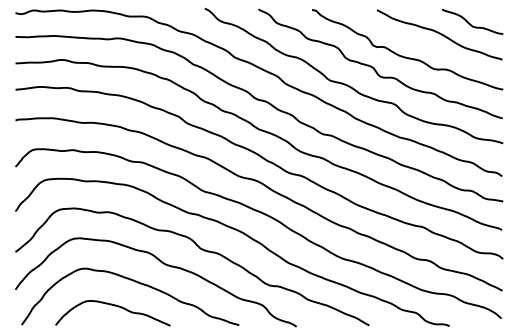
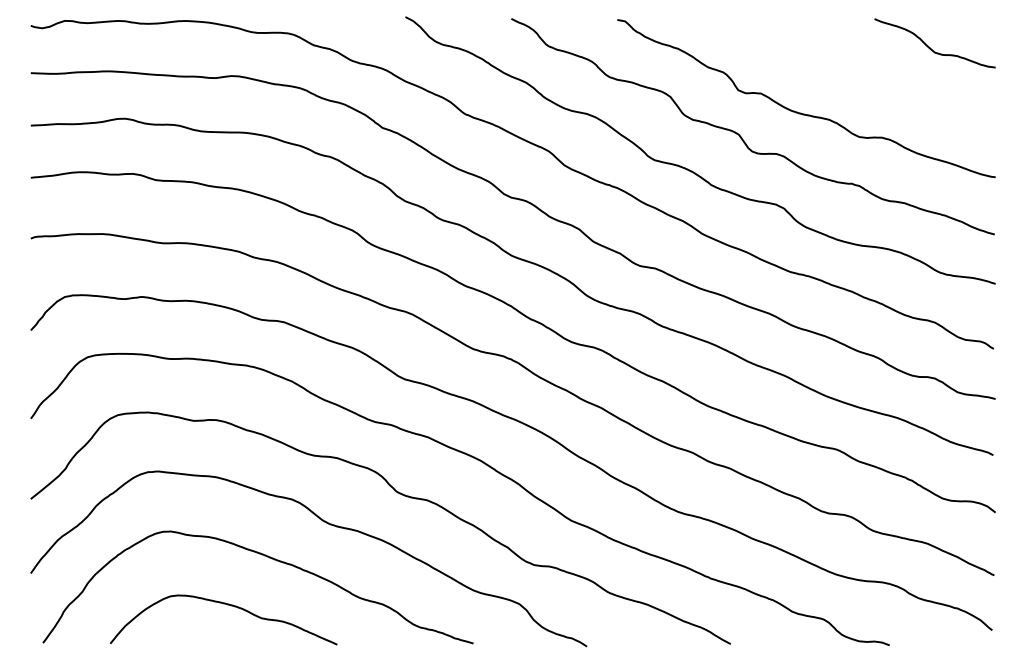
curve: (439, 34) -> (869, 68), removed

